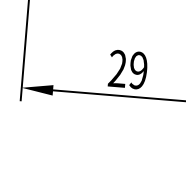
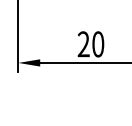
text: (138, 70) -> (98, 44), 29 -> 20

